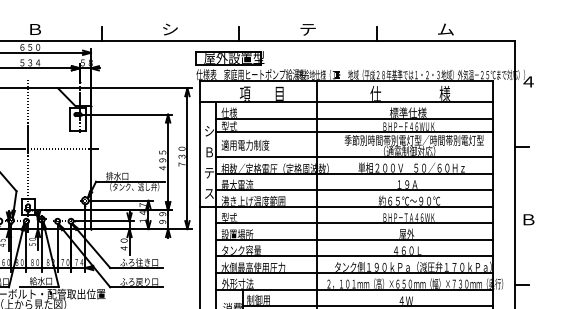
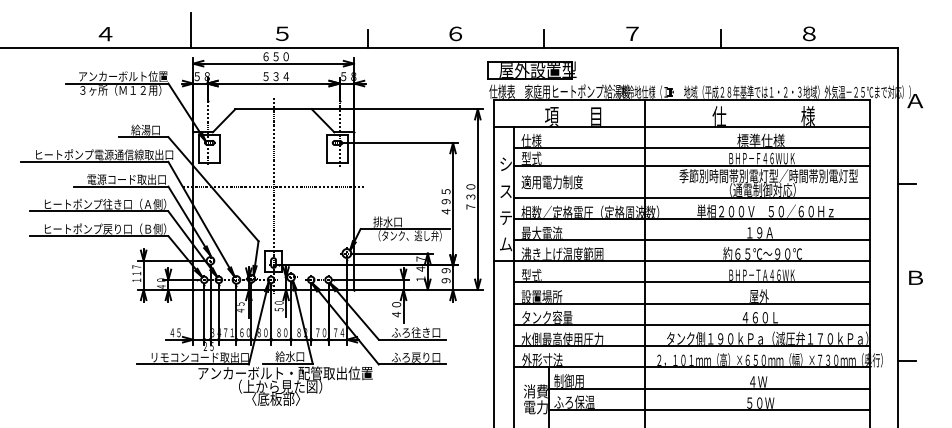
text: (35, 29) -> (282, 33), Ｂ -> ５
text: (170, 29) -> (455, 33), シ -> ６
text: (308, 29) -> (632, 33), テ -> ７
text: (445, 29) -> (809, 33), ム -> ８
text: (528, 82) -> (915, 101), ４ -> Ａ
text: (209, 152) -> (505, 191), Ｂ -> ス
text: (209, 193) -> (506, 244), ス -> ム

